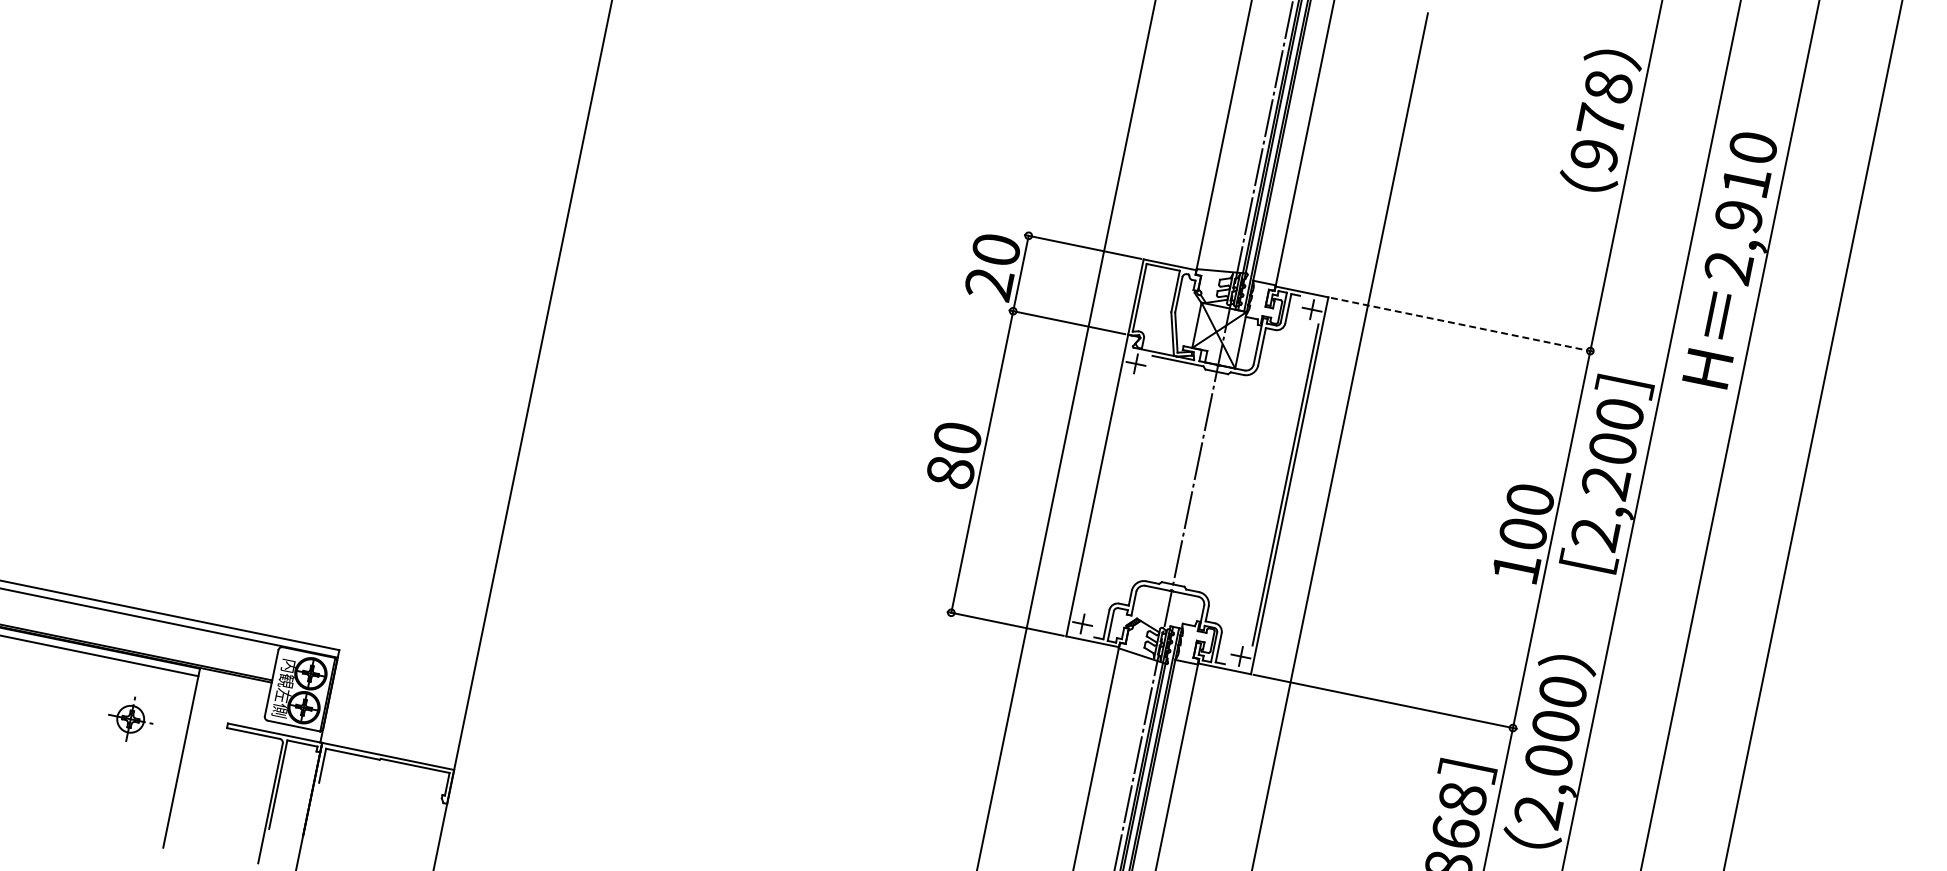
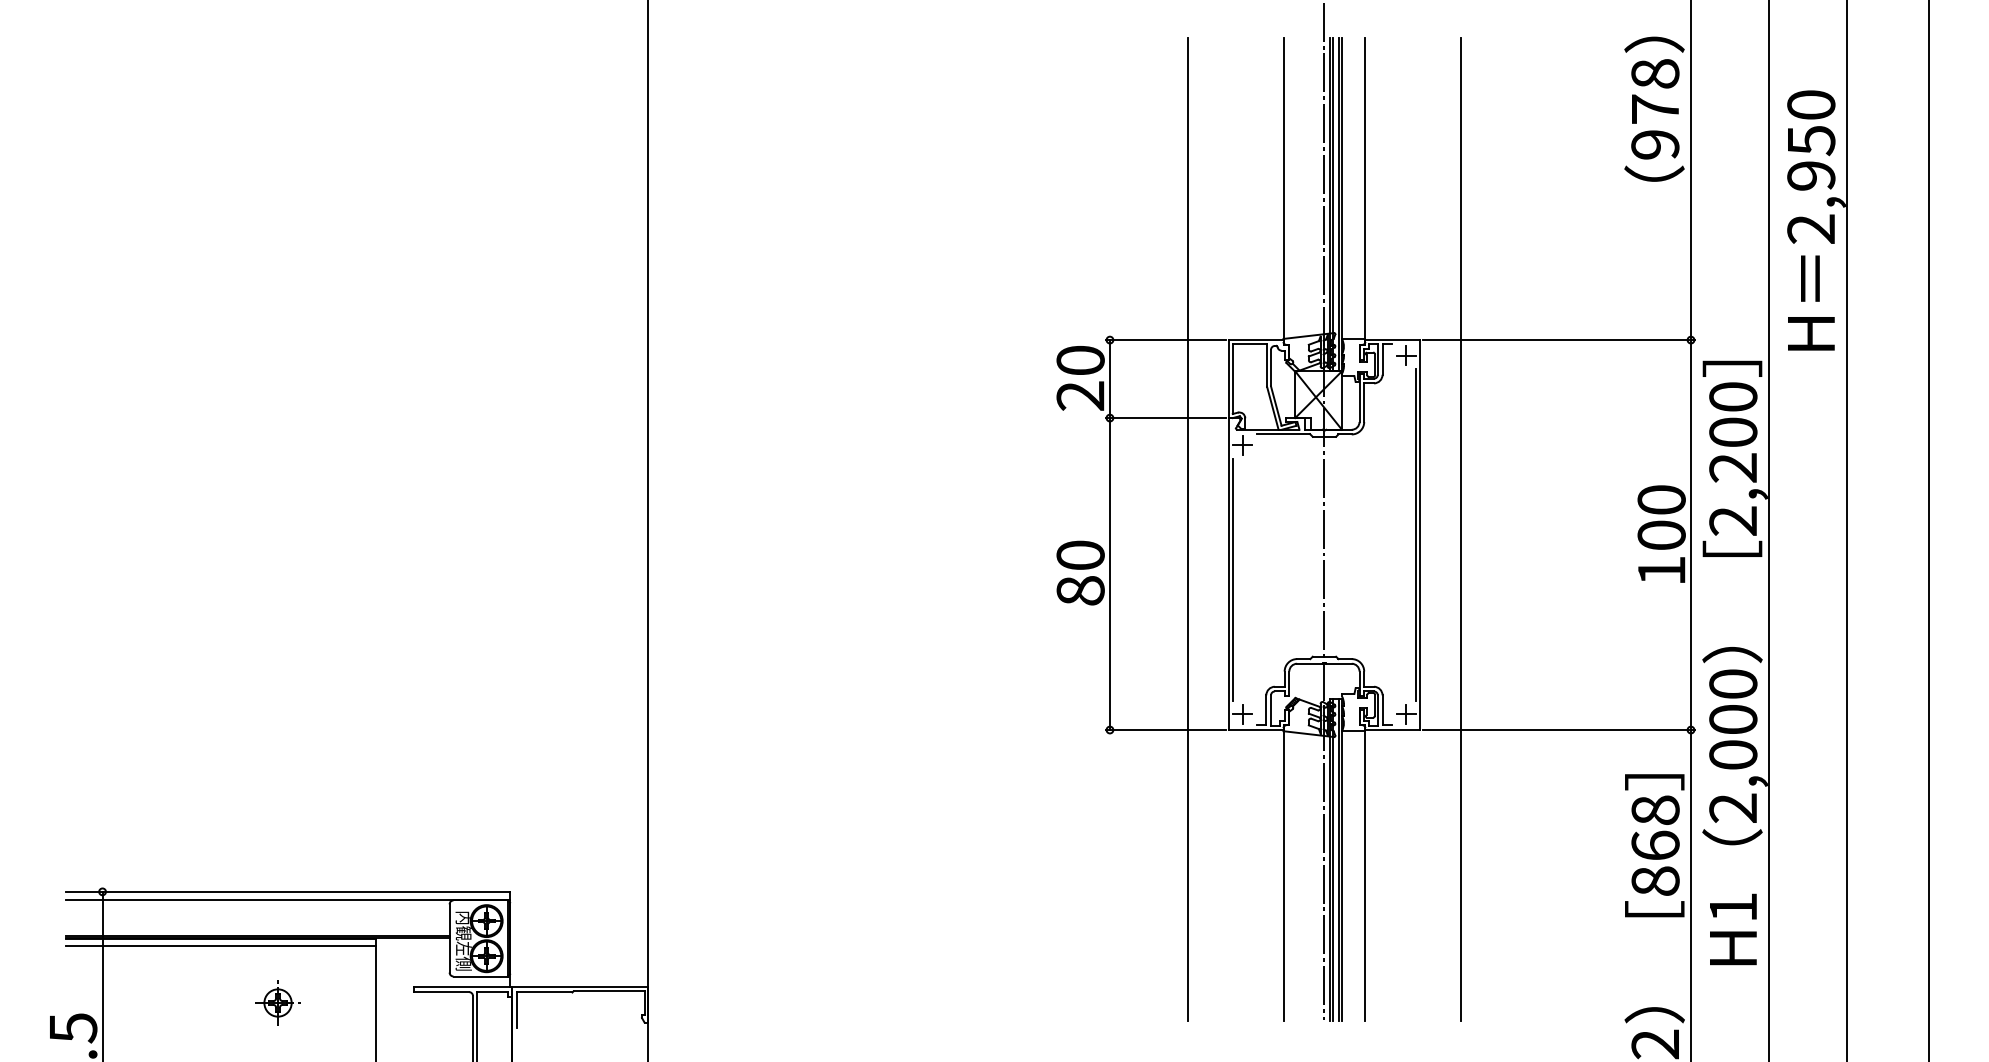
text: (1746, 183) -> (1811, 141), 2,910 -> 2,950
line: (1463, 325) -> (1559, 340), dashed -> solid
line: (1100, 491) -> (1233, 579), added
part: (130, 718) -> (277, 1002), moved

